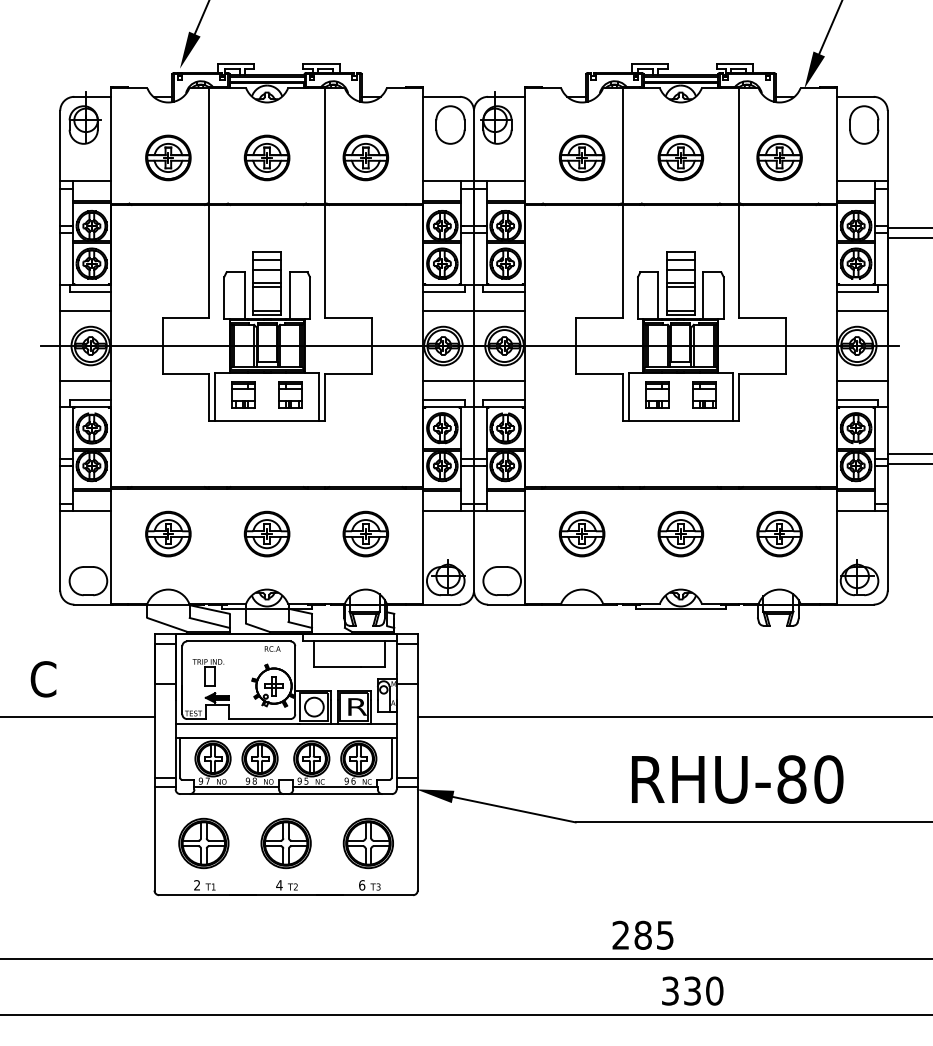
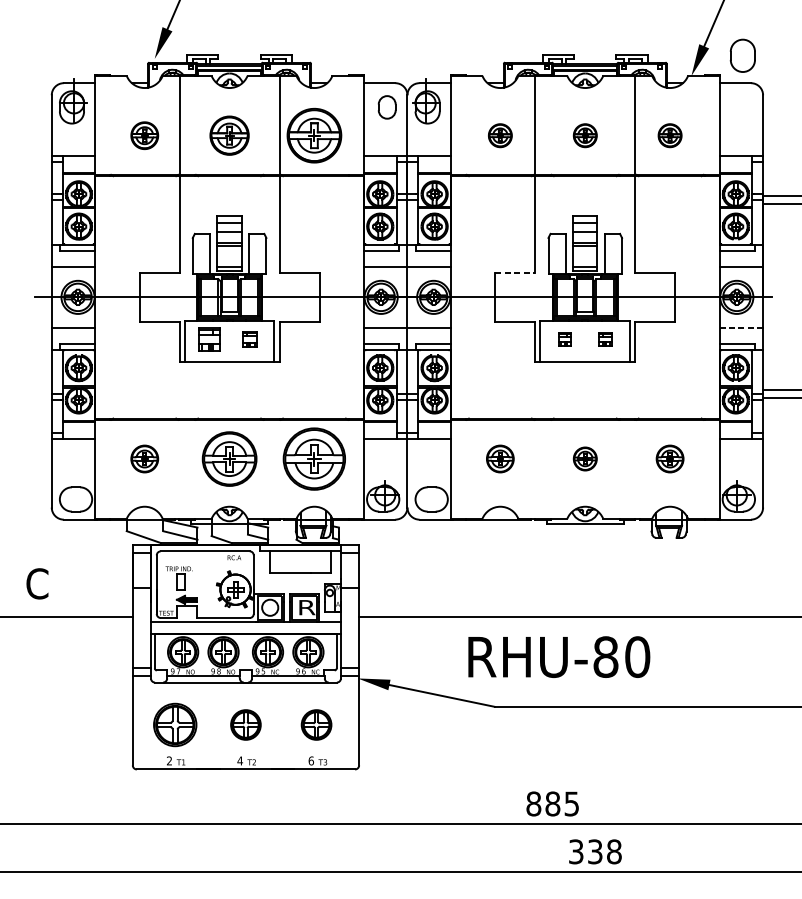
part: (450, 124) -> (387, 106), size x0.7
part: (864, 124) -> (743, 55), moved
part: (168, 157) -> (144, 135), size x0.7
part: (365, 157) -> (314, 135), size x1.4
part: (581, 157) -> (499, 135), size x0.6
part: (680, 157) -> (584, 135), size x0.6
part: (779, 157) -> (670, 135), size x0.6
line: (600, 317) -> (516, 272), solid -> dashed
line: (862, 381) -> (741, 327), solid -> dashed
part: (290, 394) -> (249, 339), size x0.7
part: (657, 394) -> (565, 339), size x0.6
part: (704, 394) -> (605, 339), size x0.6
part: (168, 533) -> (144, 458), size x0.7
part: (266, 533) -> (229, 458), size x1.4
part: (365, 533) -> (314, 458), size x1.6
part: (581, 533) -> (499, 458), size x0.7
part: (680, 533) -> (584, 458), size x0.6
part: (779, 533) -> (670, 458), size x0.7
text: (737, 779) -> (559, 657), moved
part: (285, 843) -> (245, 725), size x0.7
part: (367, 843) -> (315, 725), size x0.7
text: (620, 934) -> (533, 803), 285 -> 885
text: (714, 991) -> (614, 852), 330 -> 338

